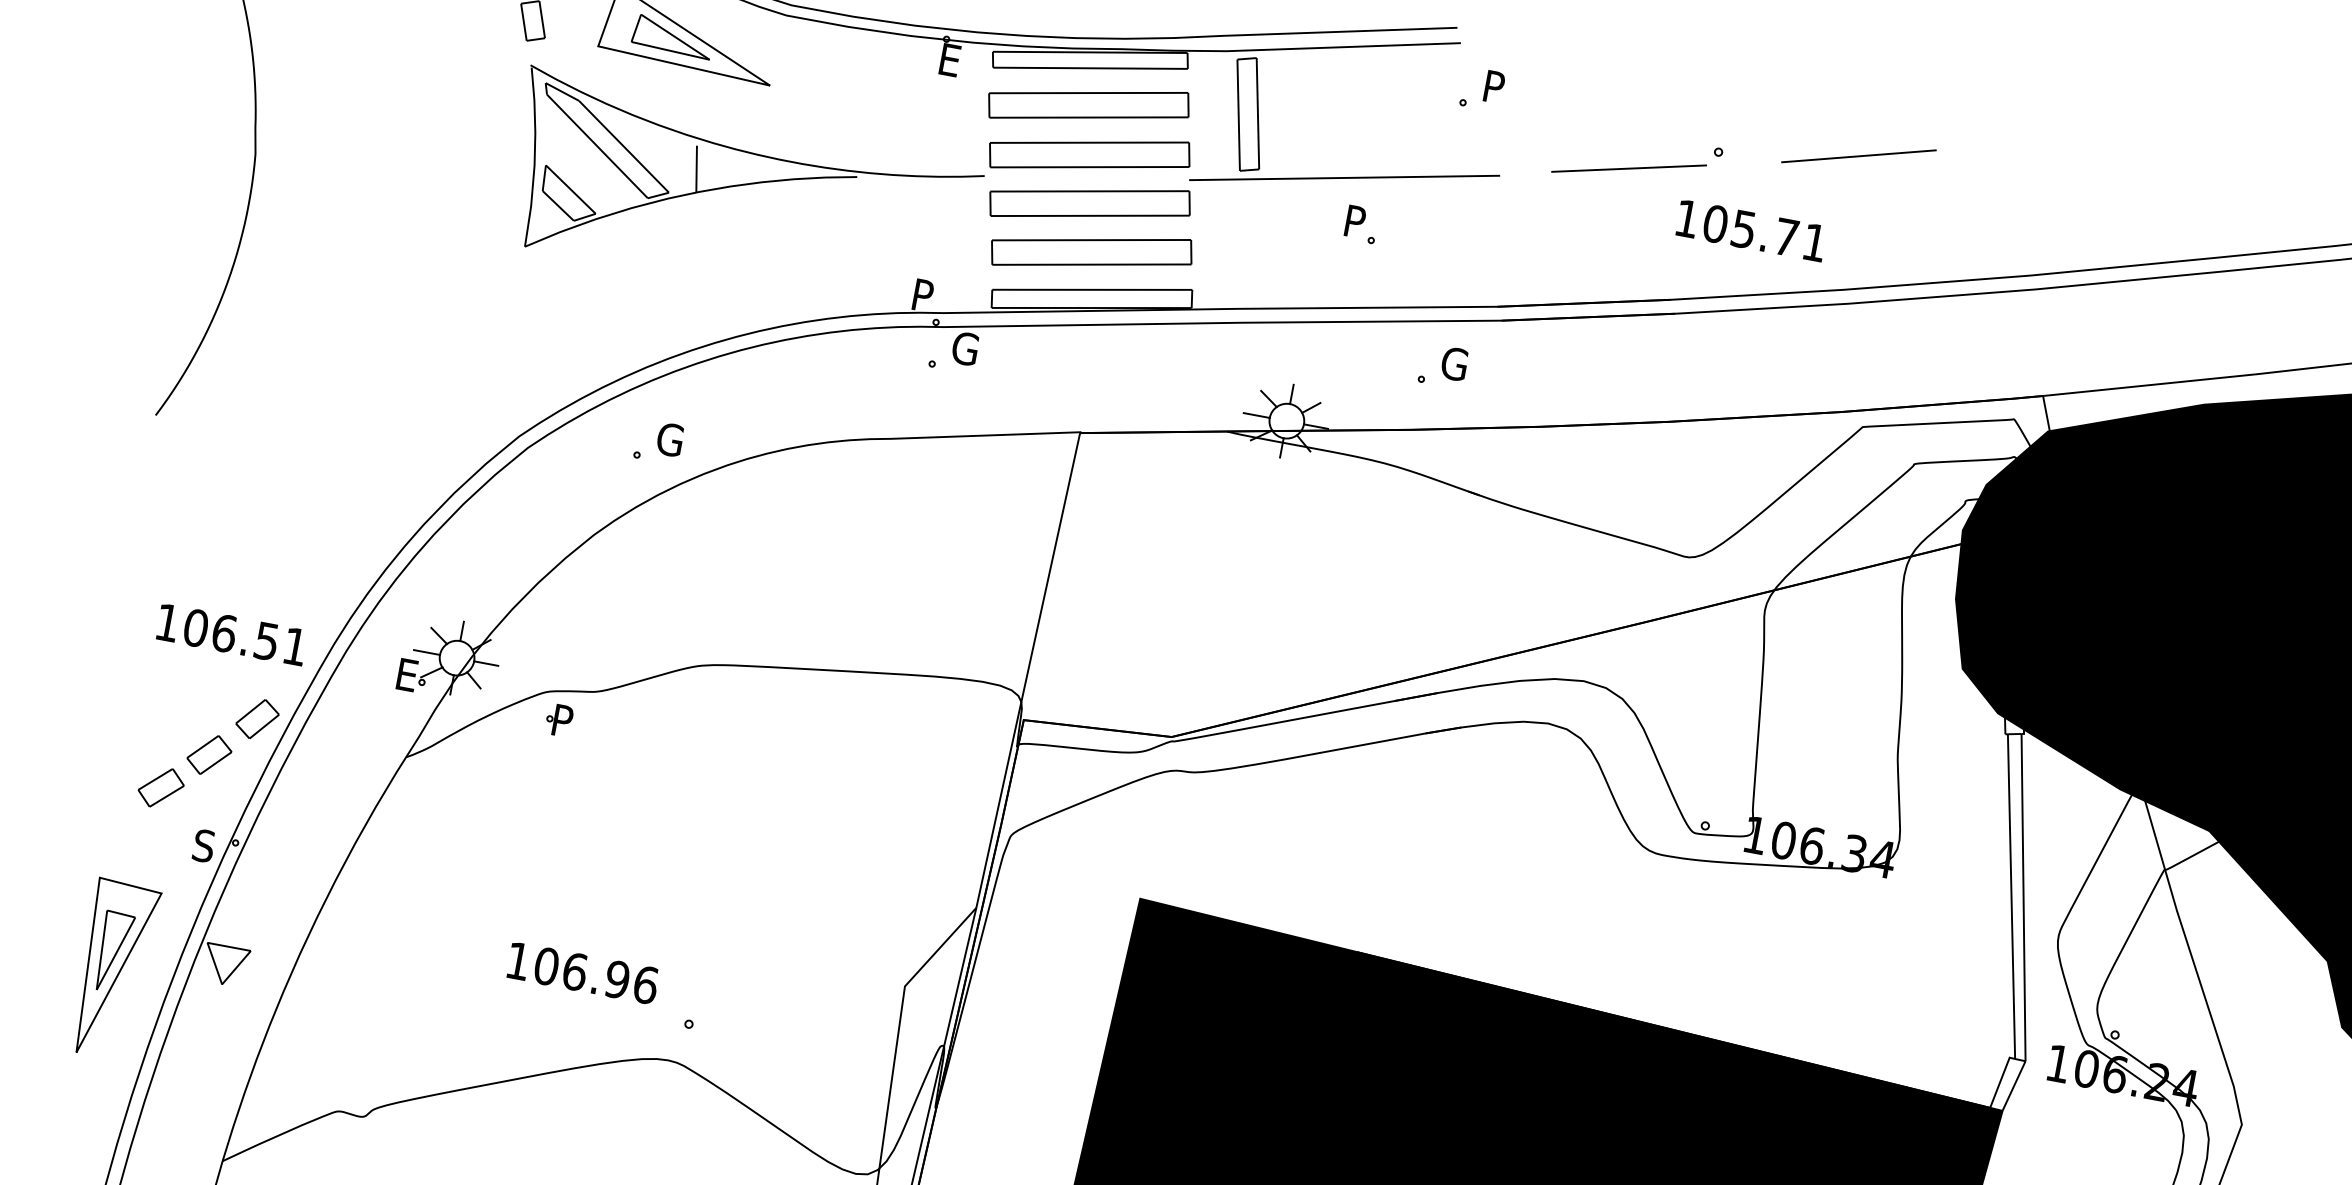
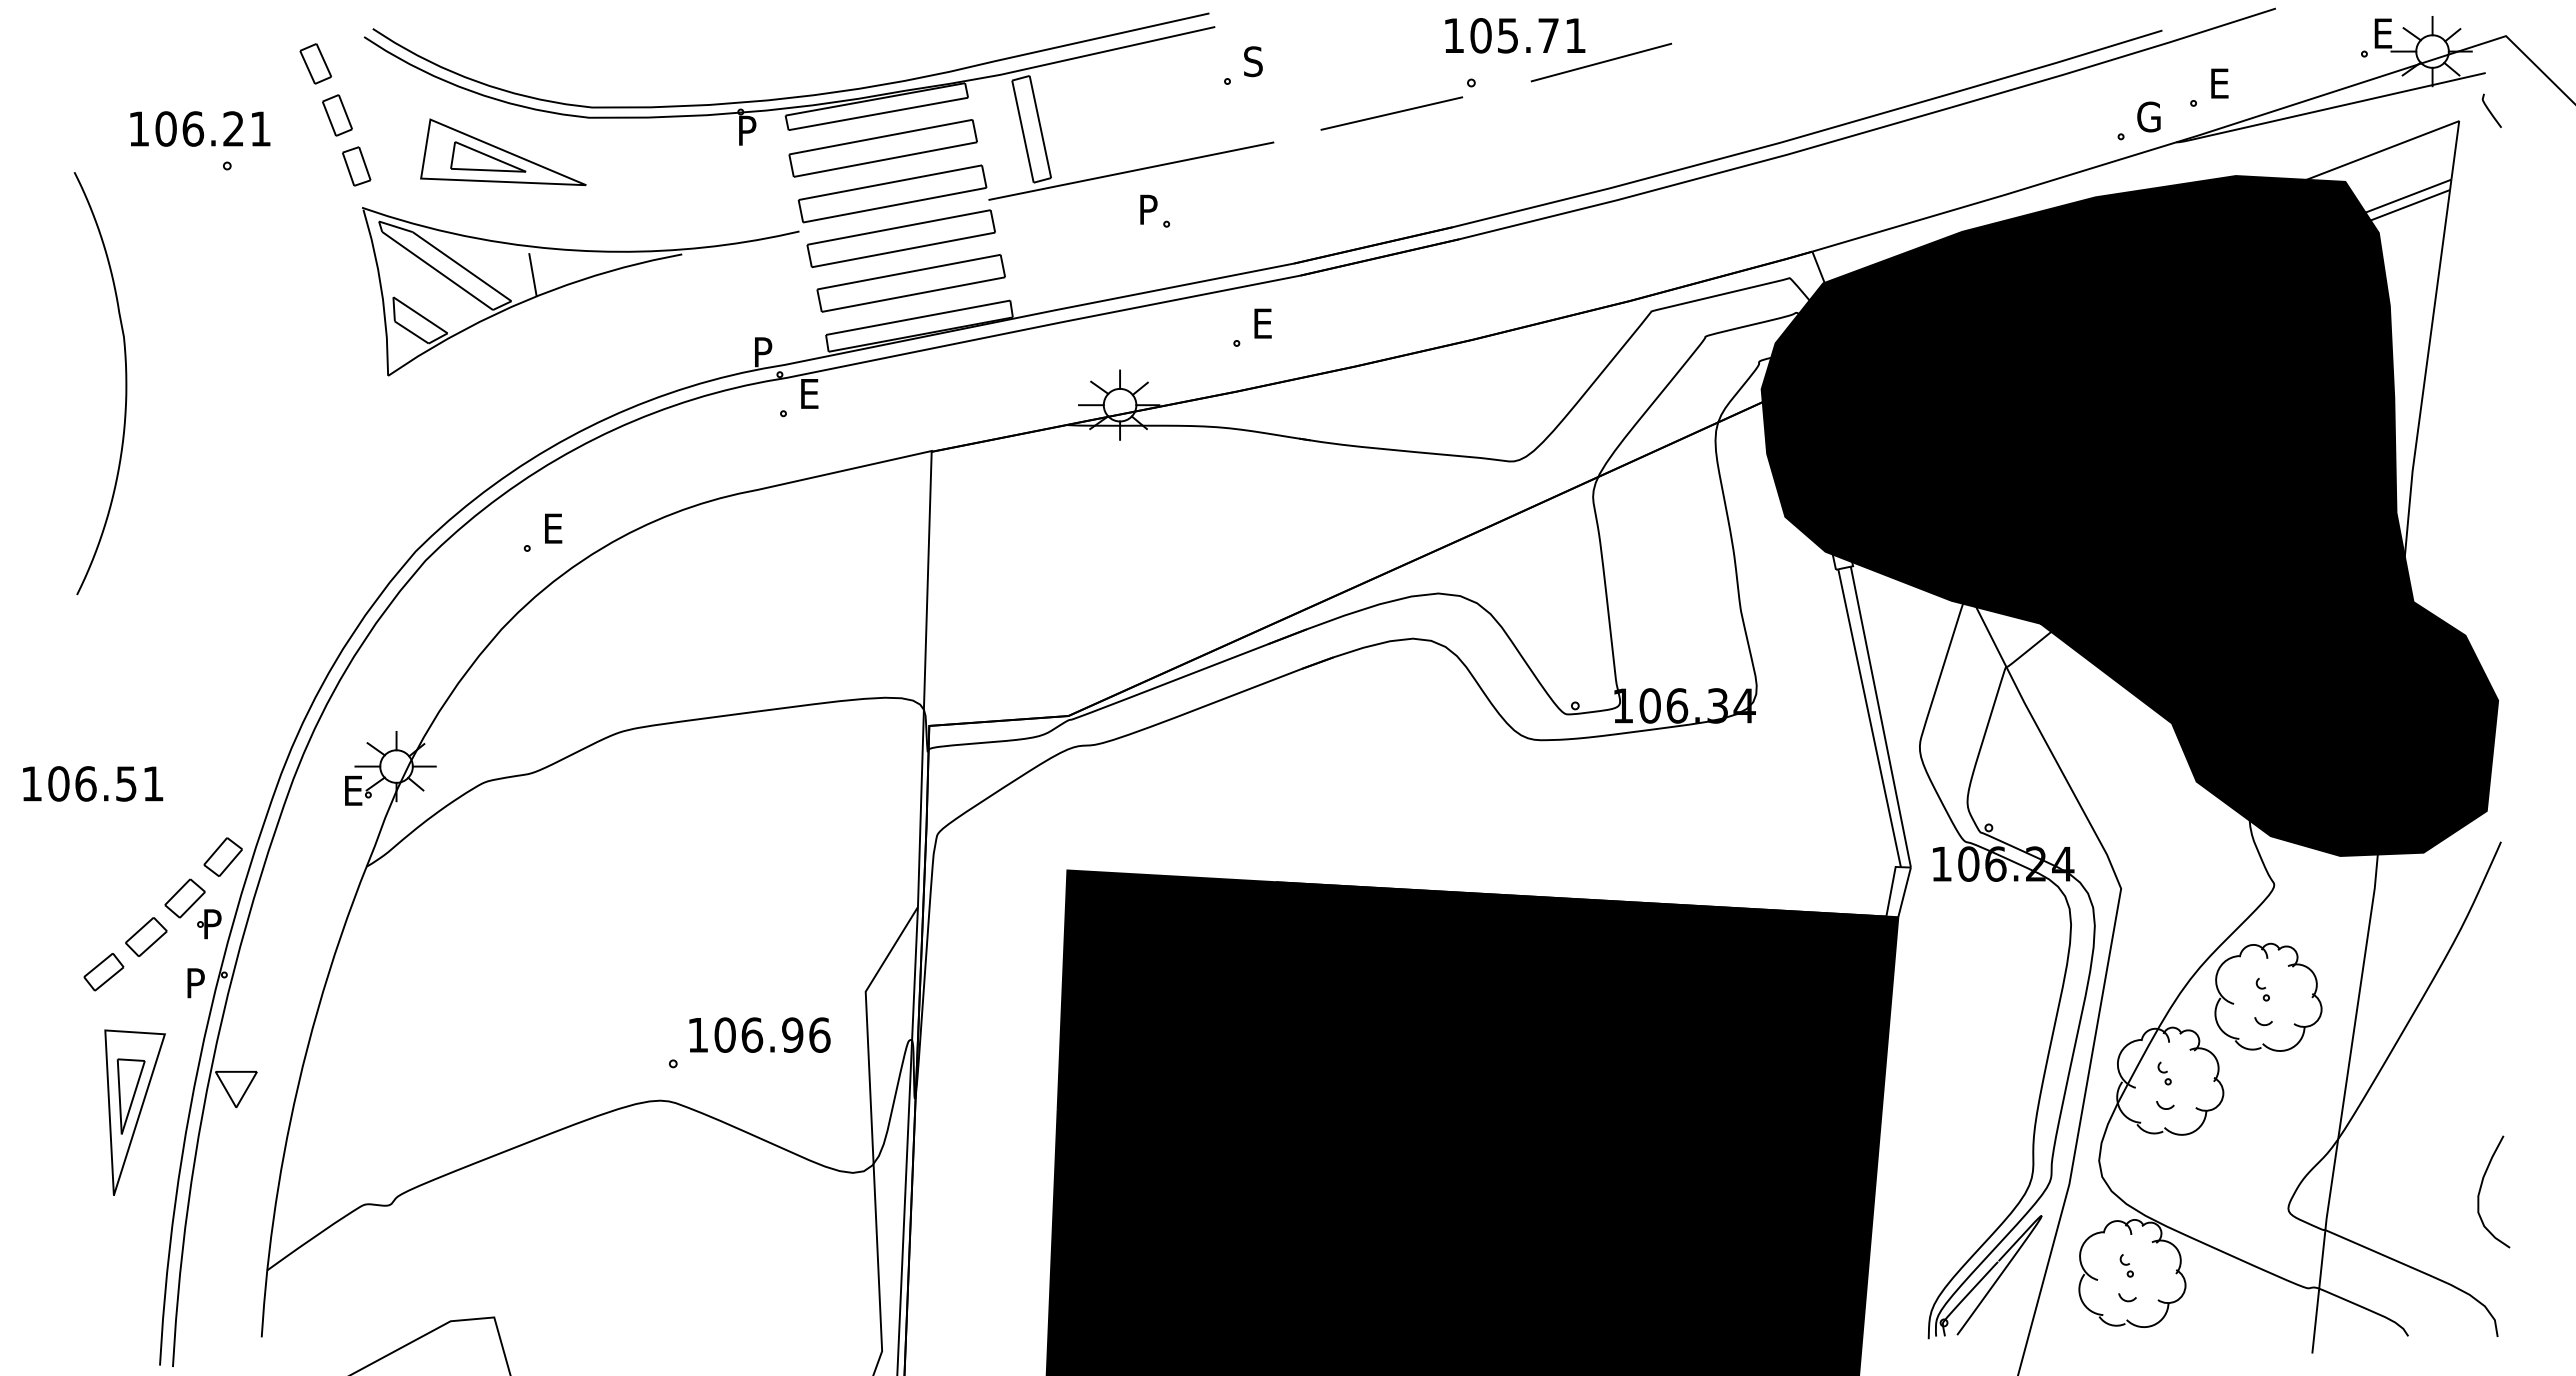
text: (952, 60) -> (749, 130), E -> P
text: (1494, 86) -> (1253, 61), P -> S
text: (1751, 230) -> (1515, 35), moved
text: (964, 348) -> (810, 393), G -> E
text: (1454, 363) -> (1264, 323), G -> E
text: (669, 439) -> (554, 528), G -> E
text: (232, 634) -> (93, 783), moved
part: (559, 720) -> (209, 924), moved
part: (109, 816) -> (103, 972), added
text: (203, 845) -> (195, 982), S -> P
text: (582, 972) -> (759, 1034), moved

